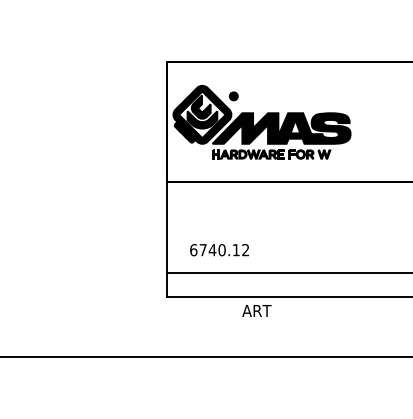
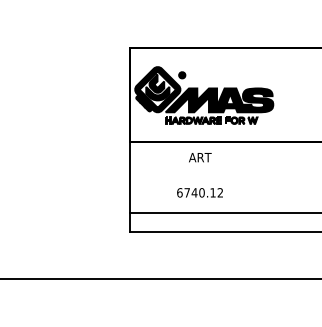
text: (219, 250) -> (199, 193), moved
text: (256, 310) -> (199, 157), moved

